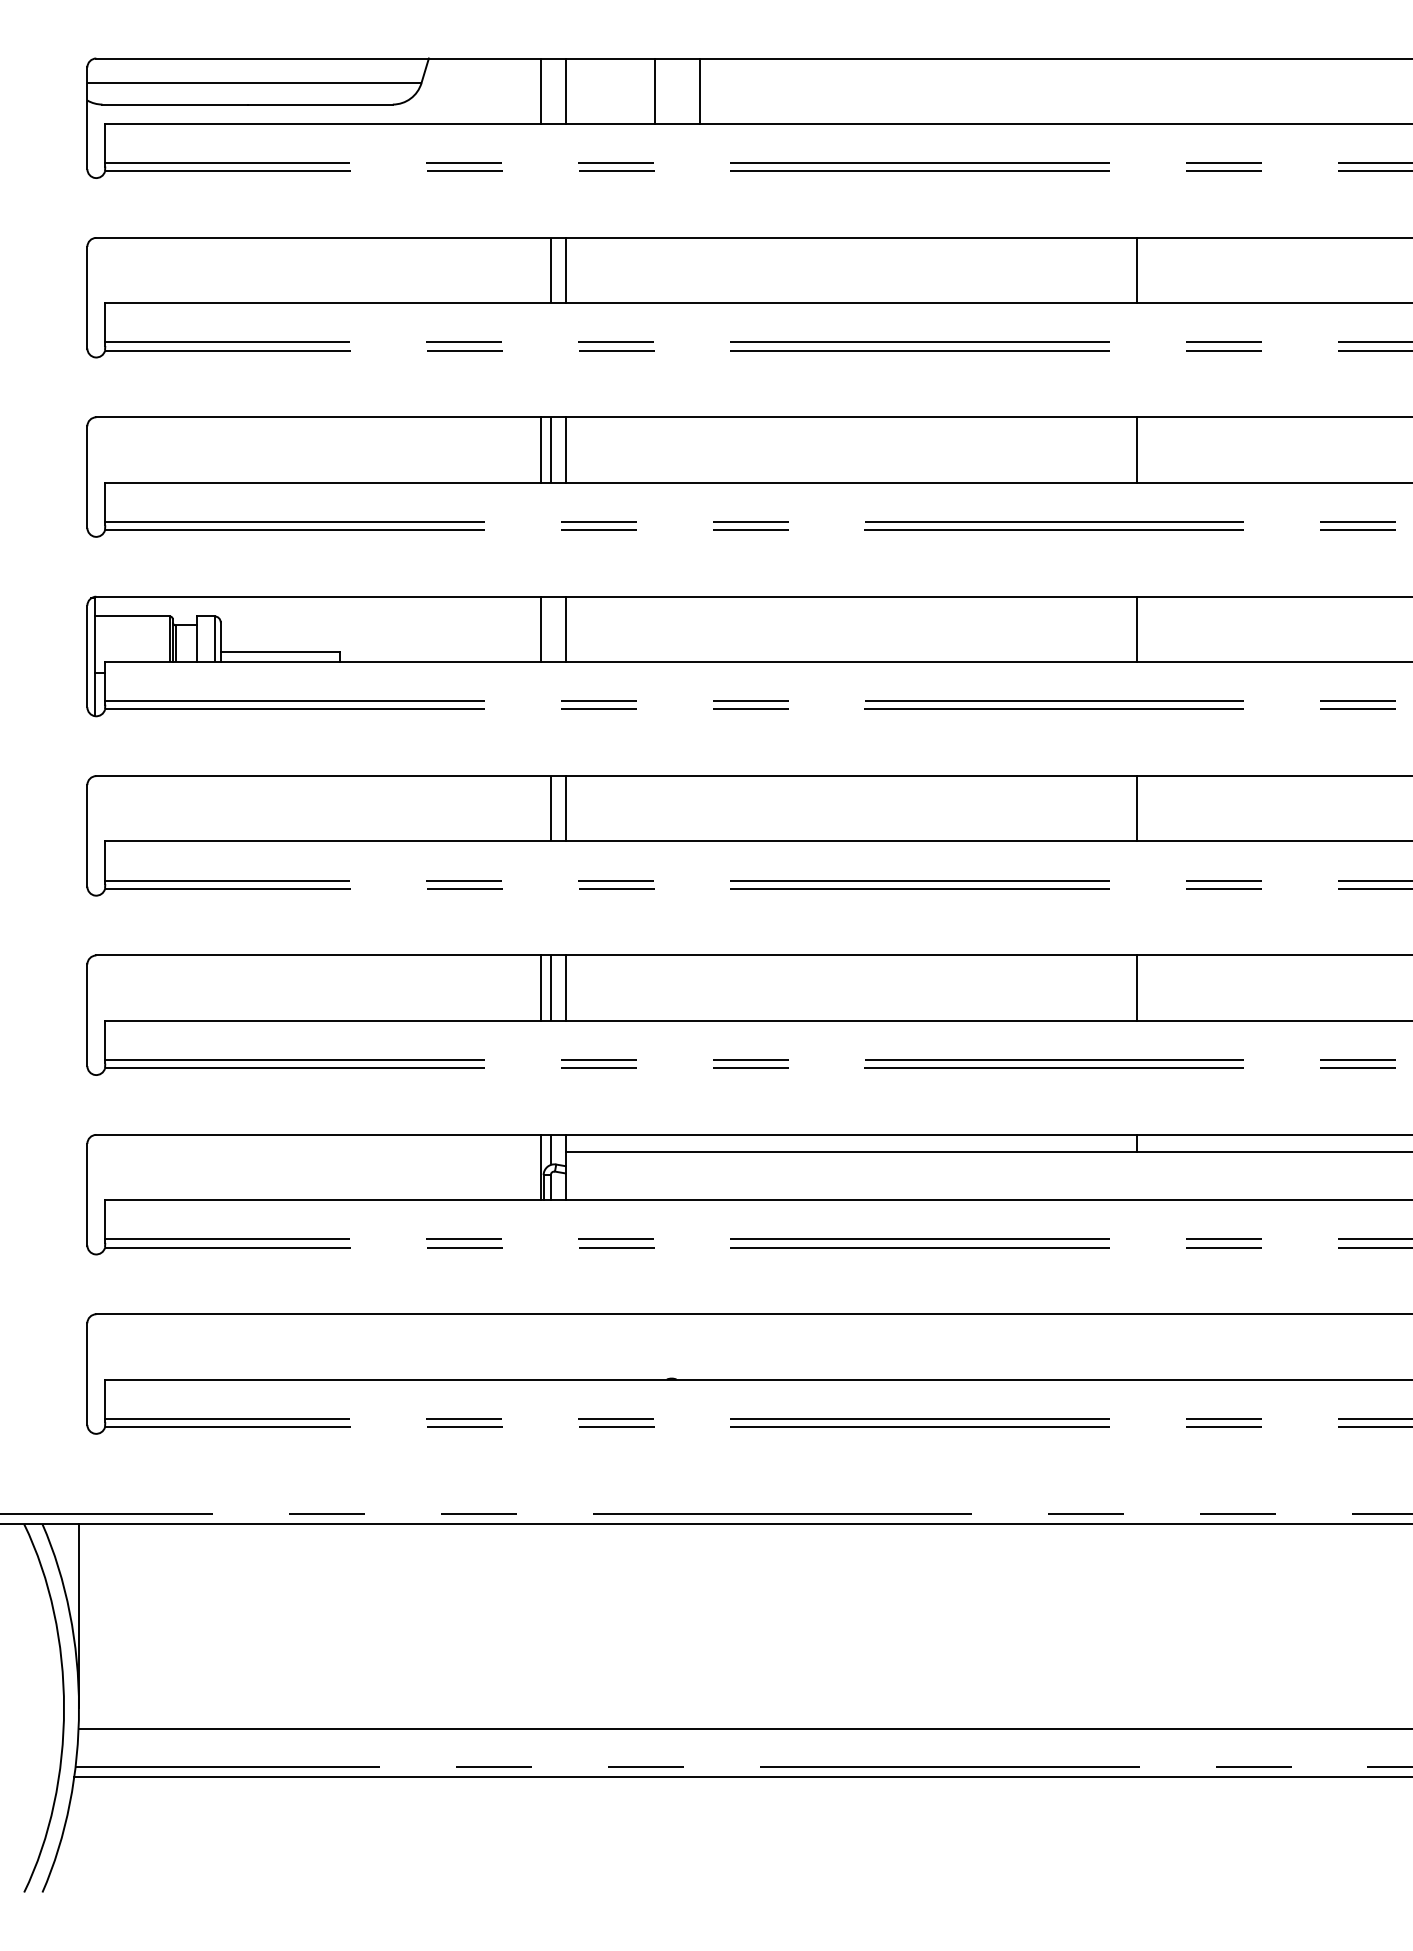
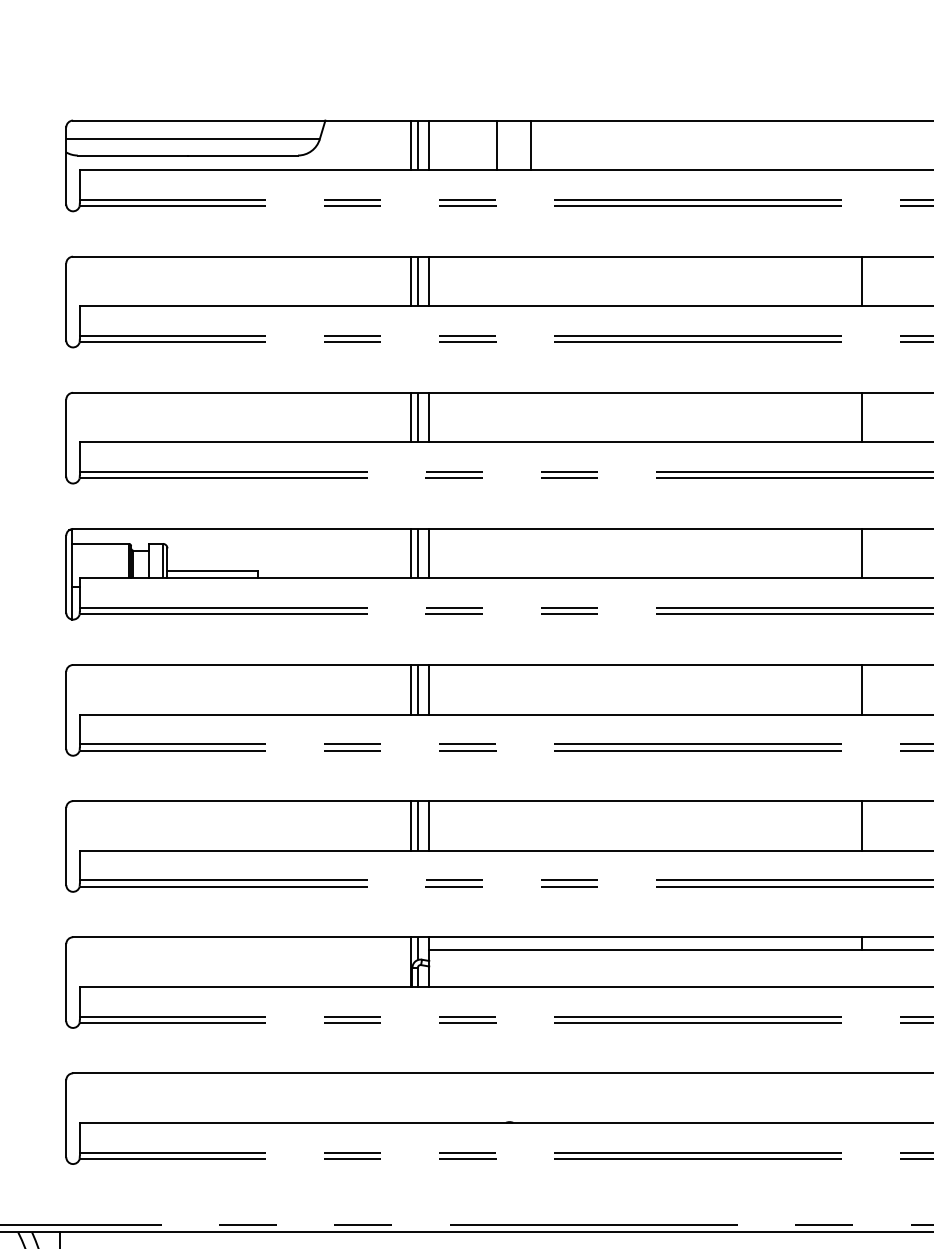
line: (550, 90) -> (417, 144), added
line: (541, 270) -> (410, 281), added
line: (550, 628) -> (417, 553), added
line: (541, 808) -> (410, 689), added

